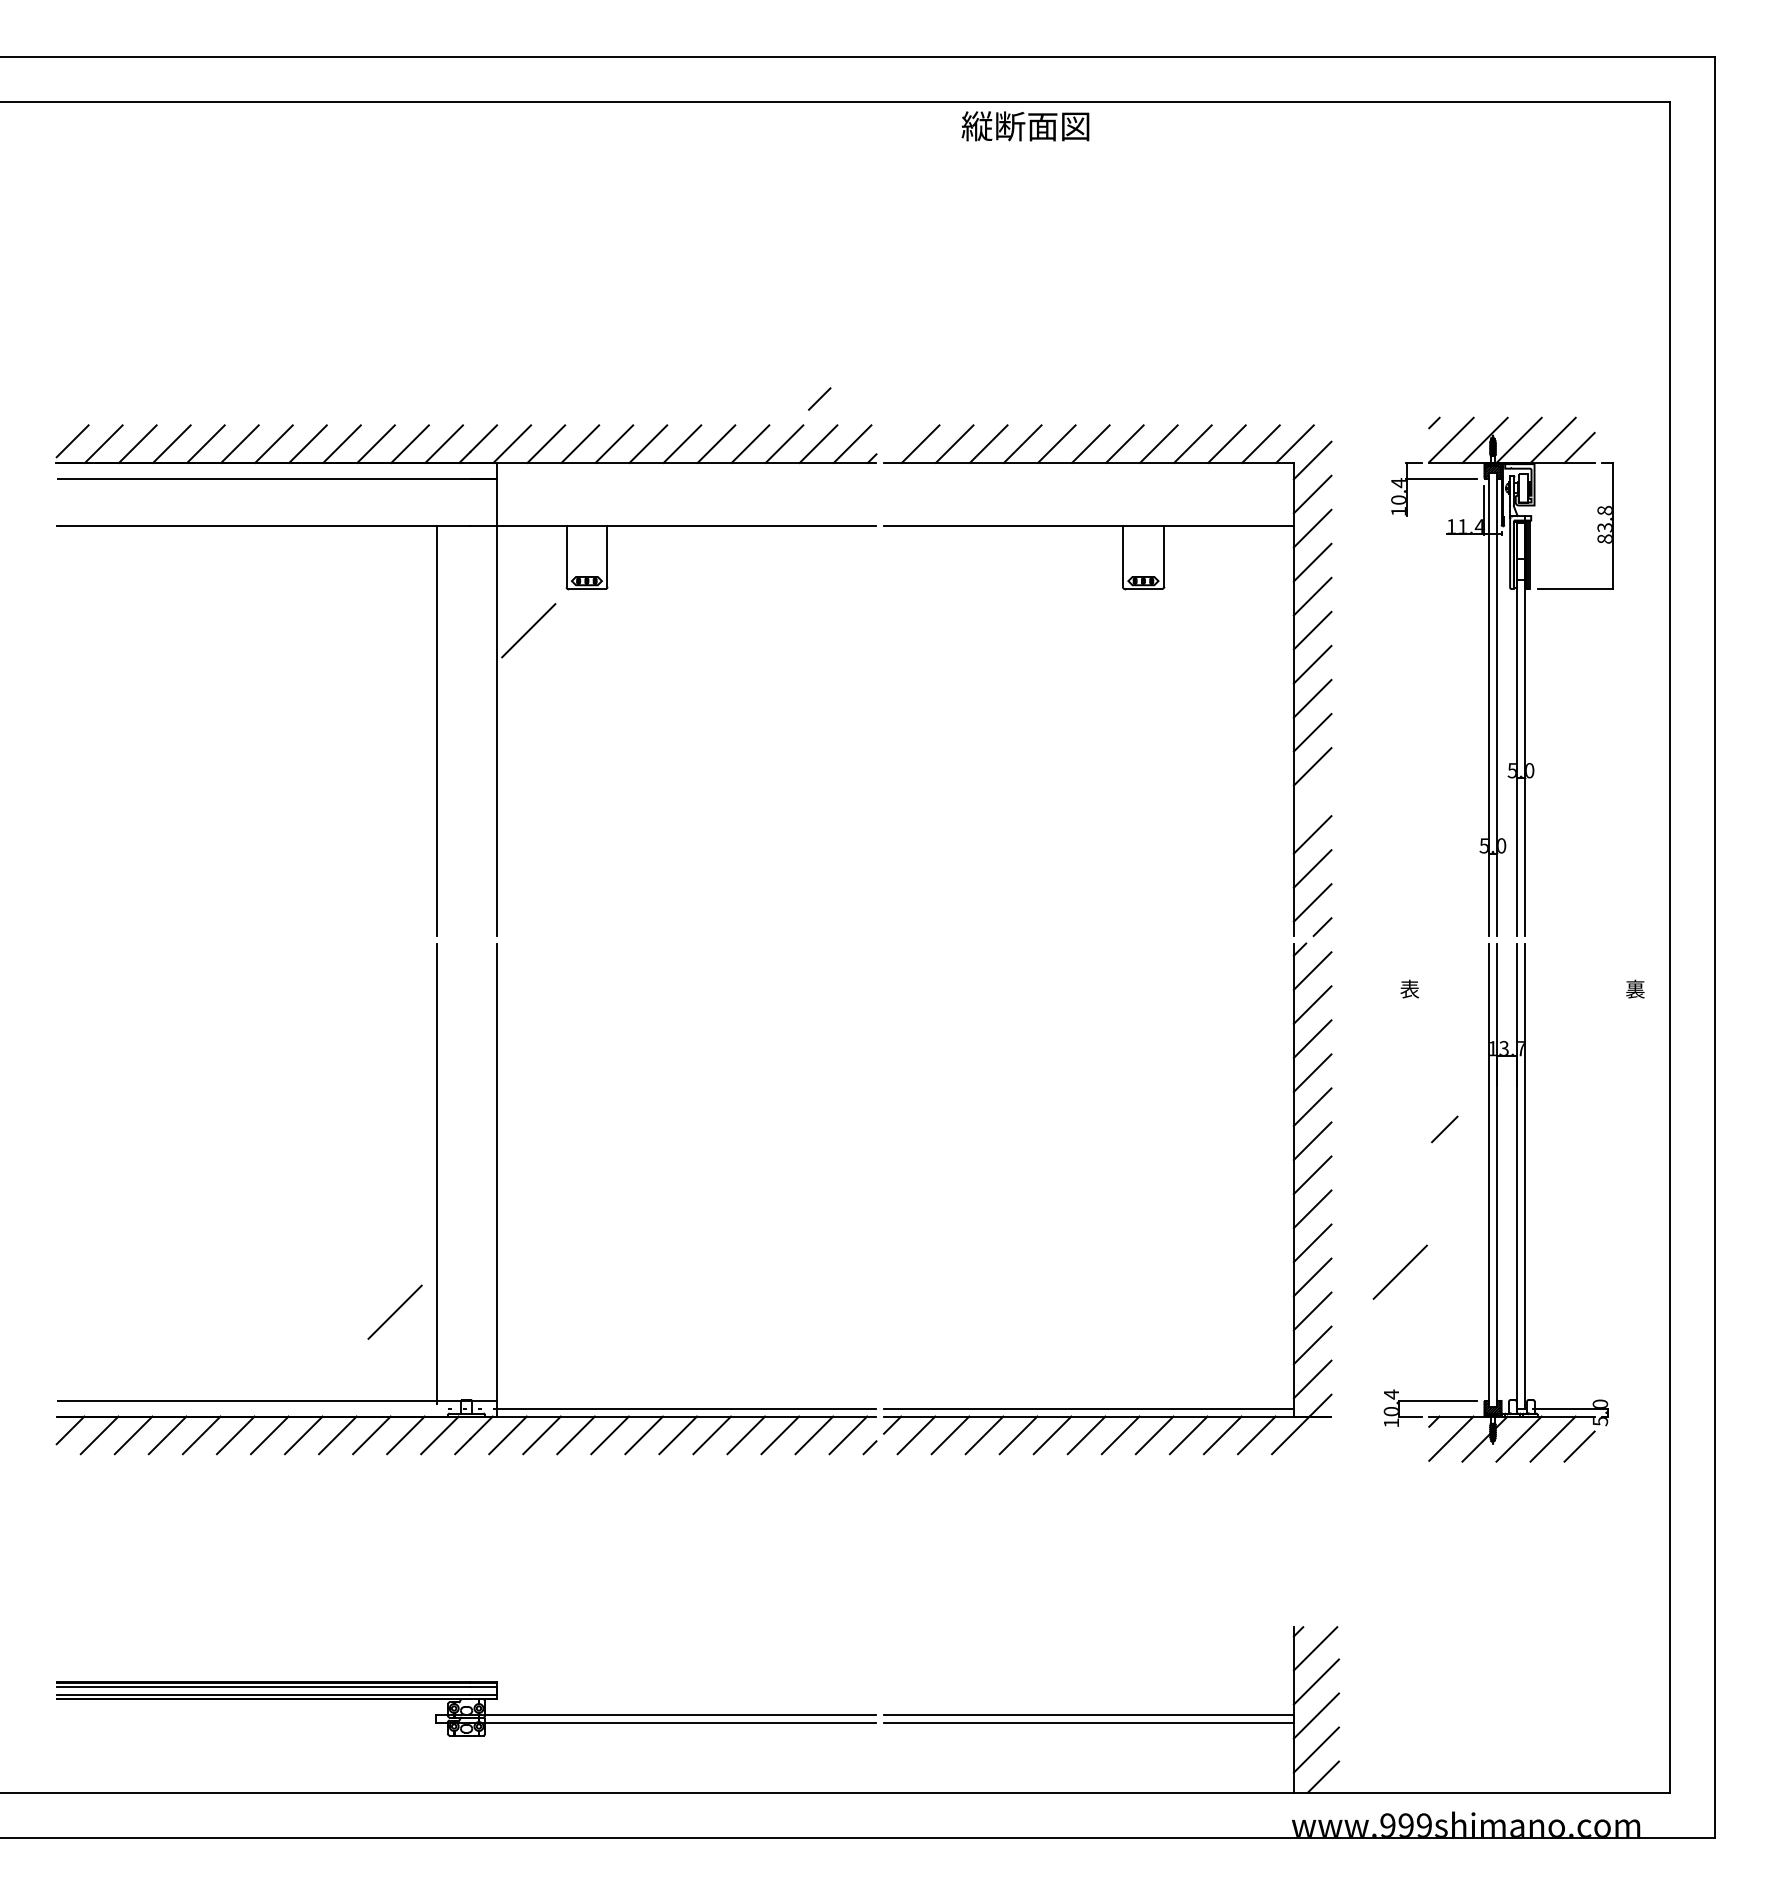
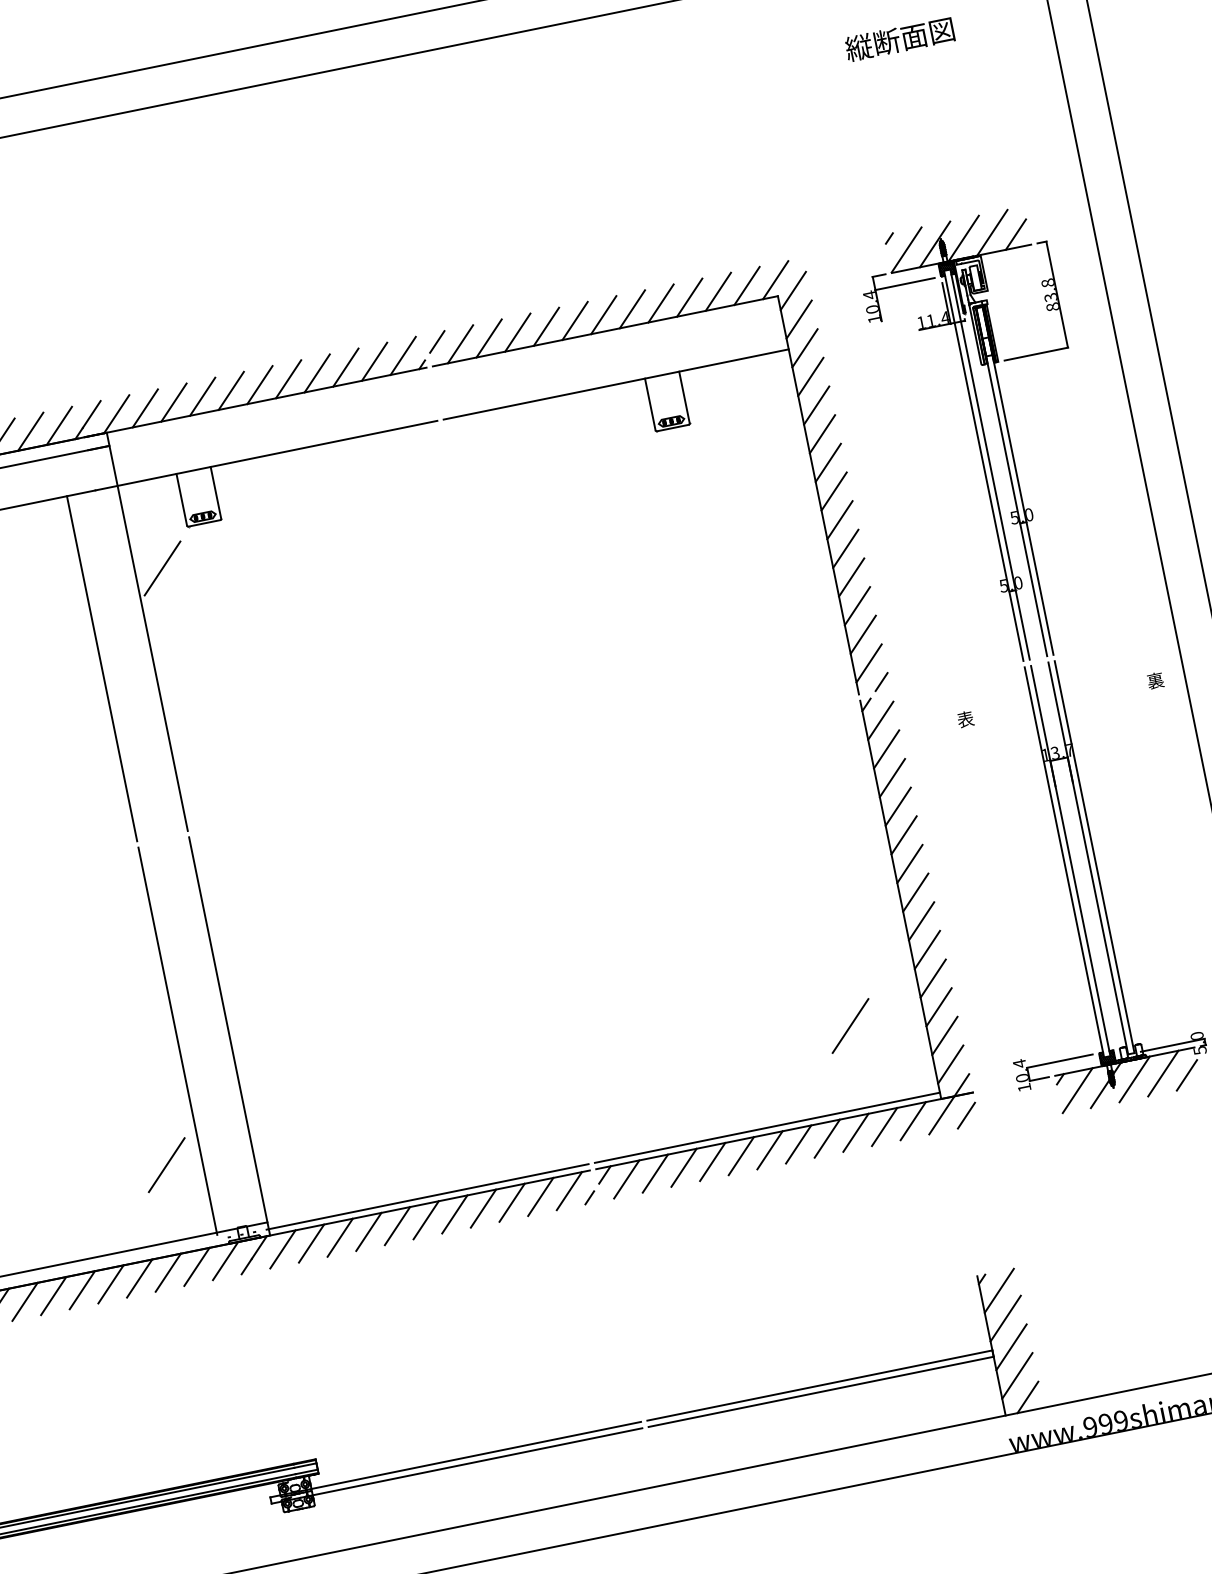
text: (1025, 126) -> (899, 39), moved
line: (819, 398) -> (437, 341), moved
line: (1312, 800) -> (851, 577), added
line: (1444, 1129) -> (966, 1115), moved
line: (1399, 1271) -> (849, 1025), moved

